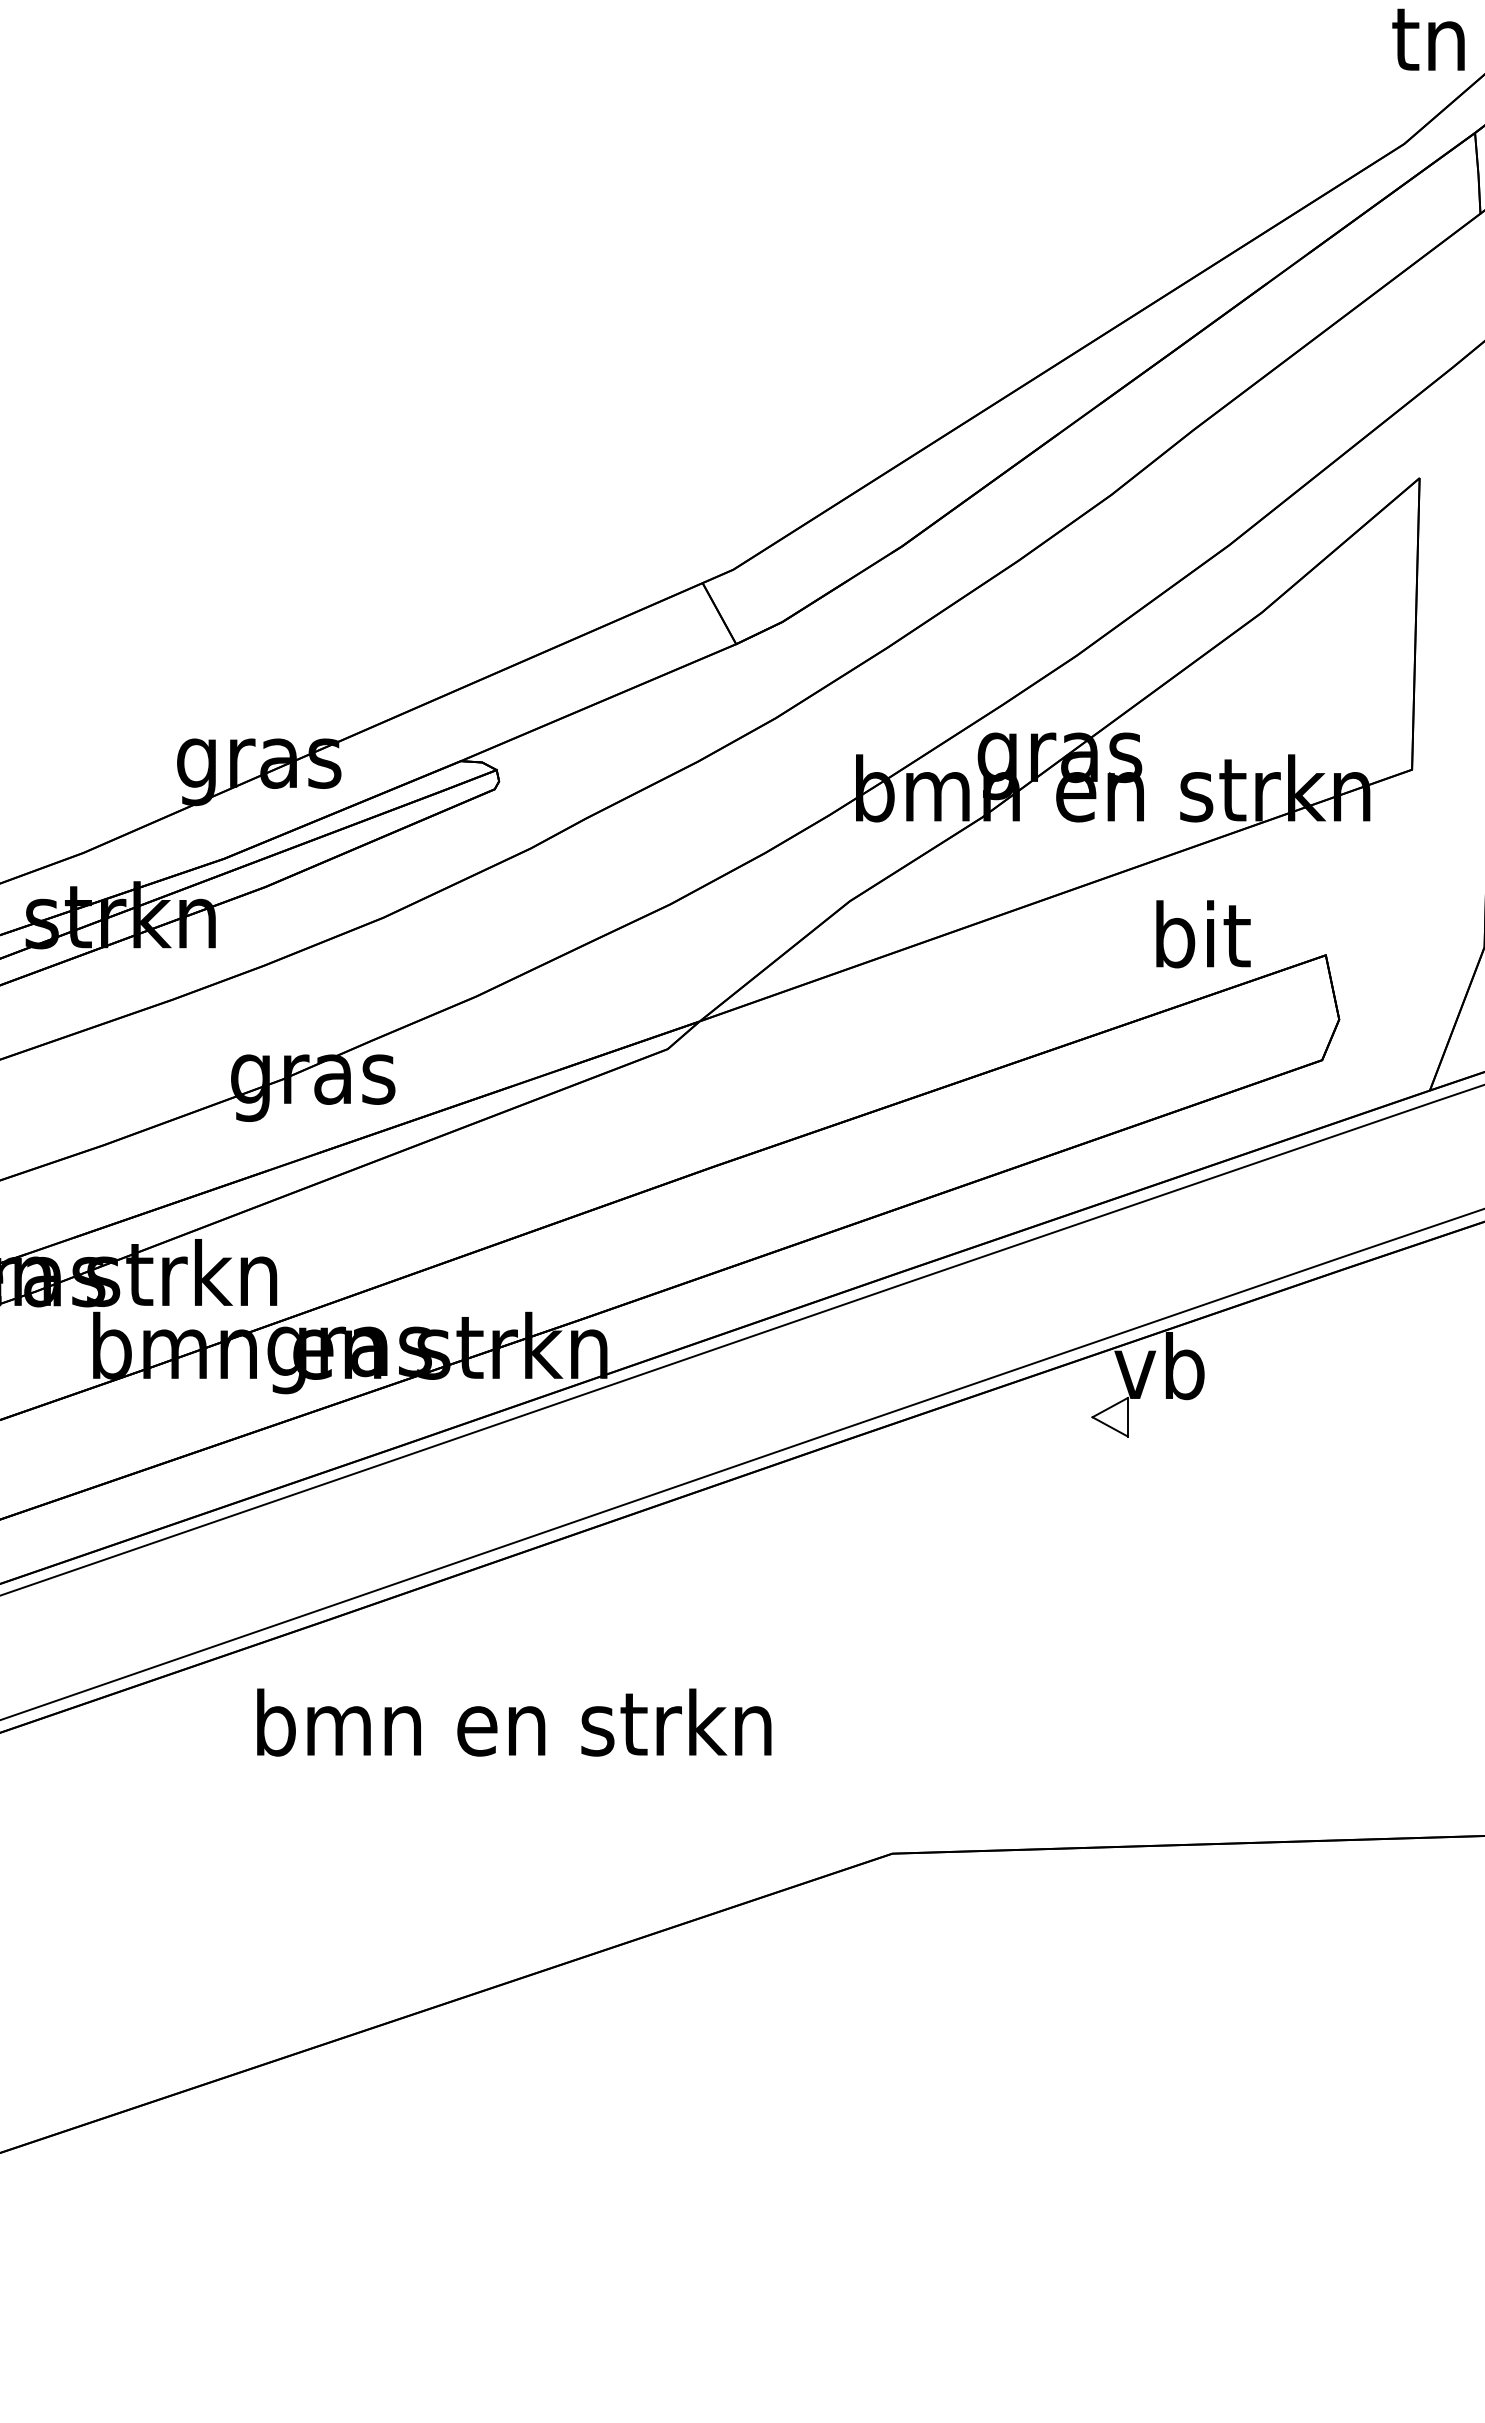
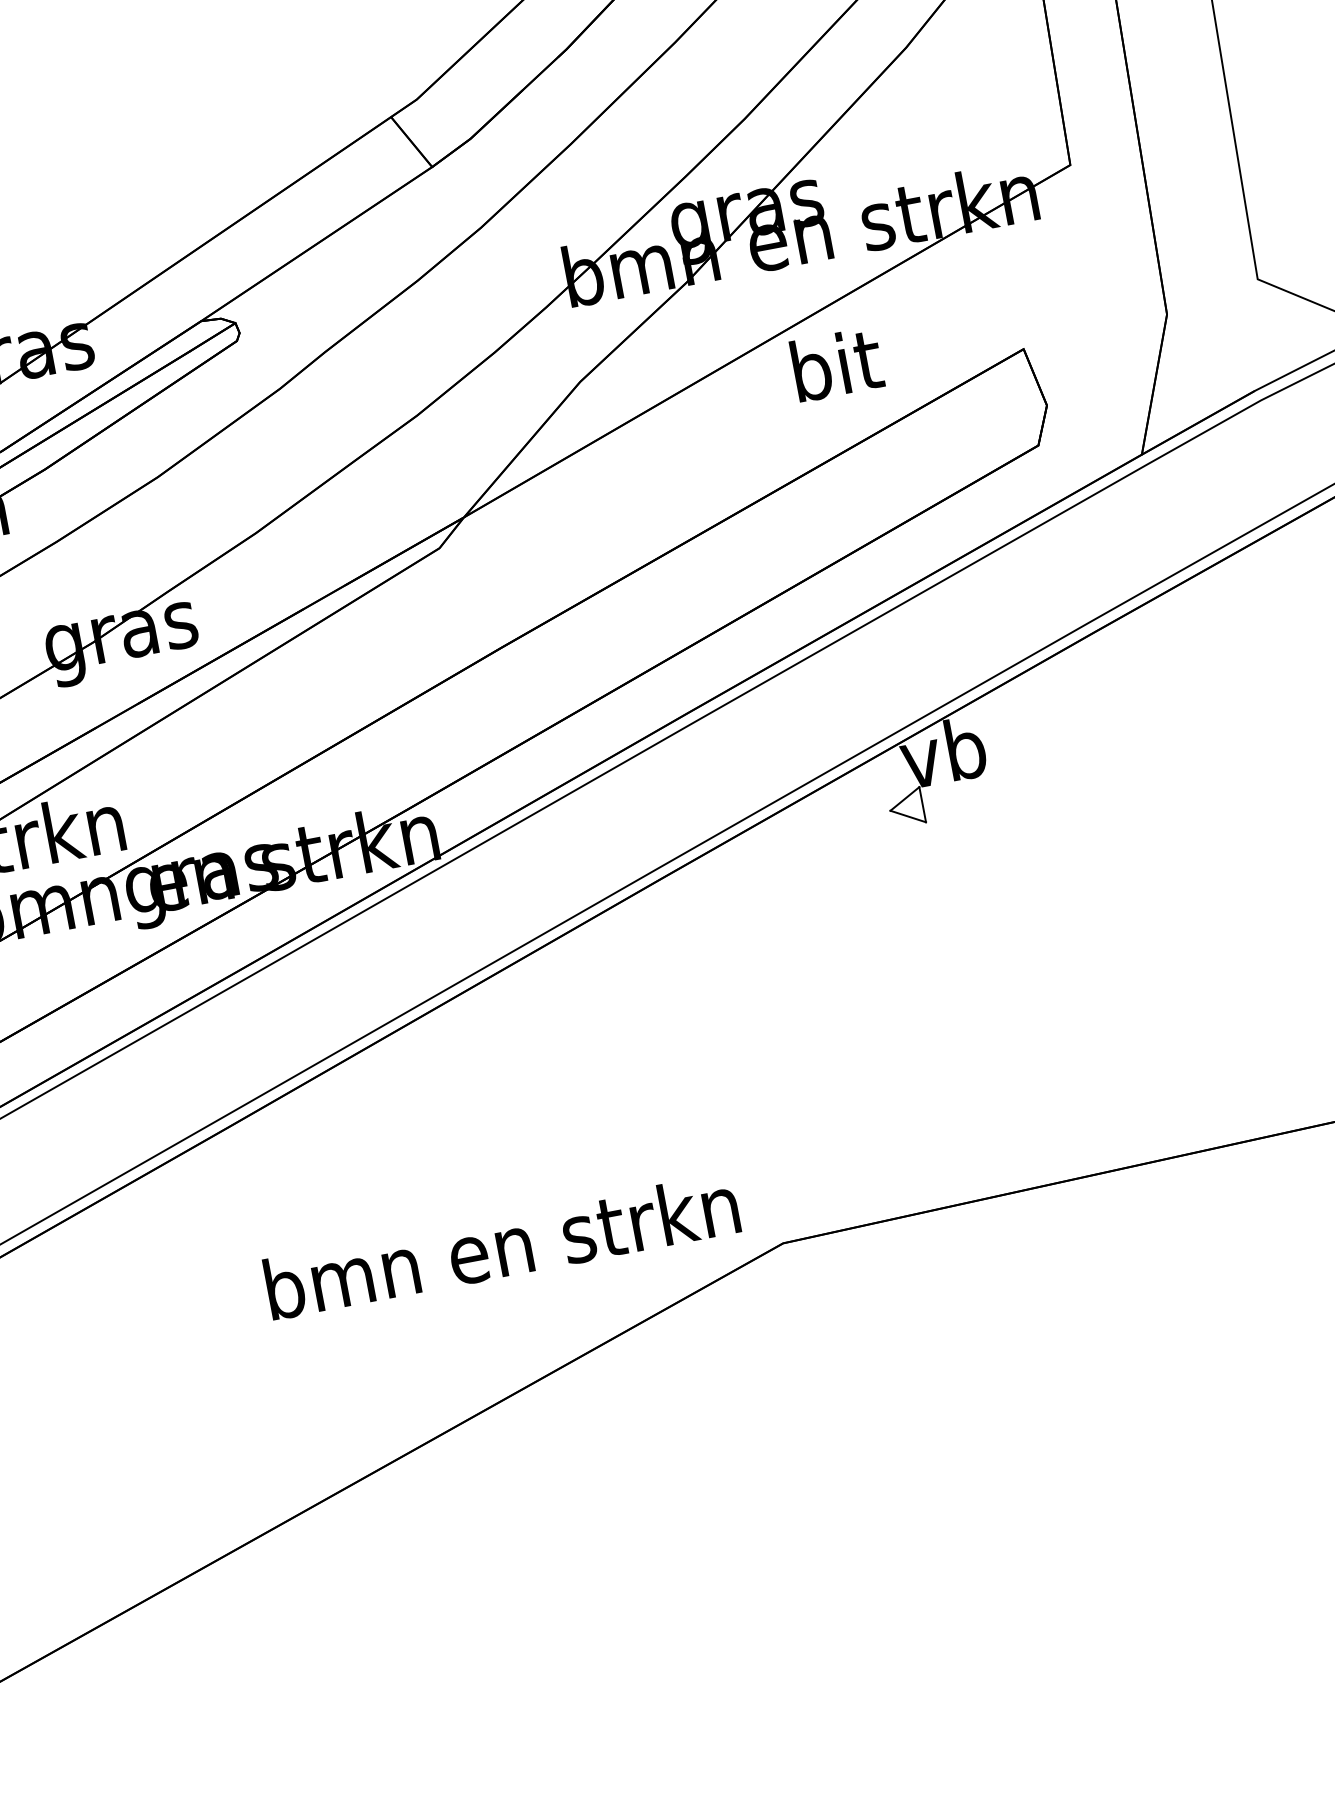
text: (1203, 934) -> (837, 364), moved
text: (514, 1722) -> (502, 1246), moved

